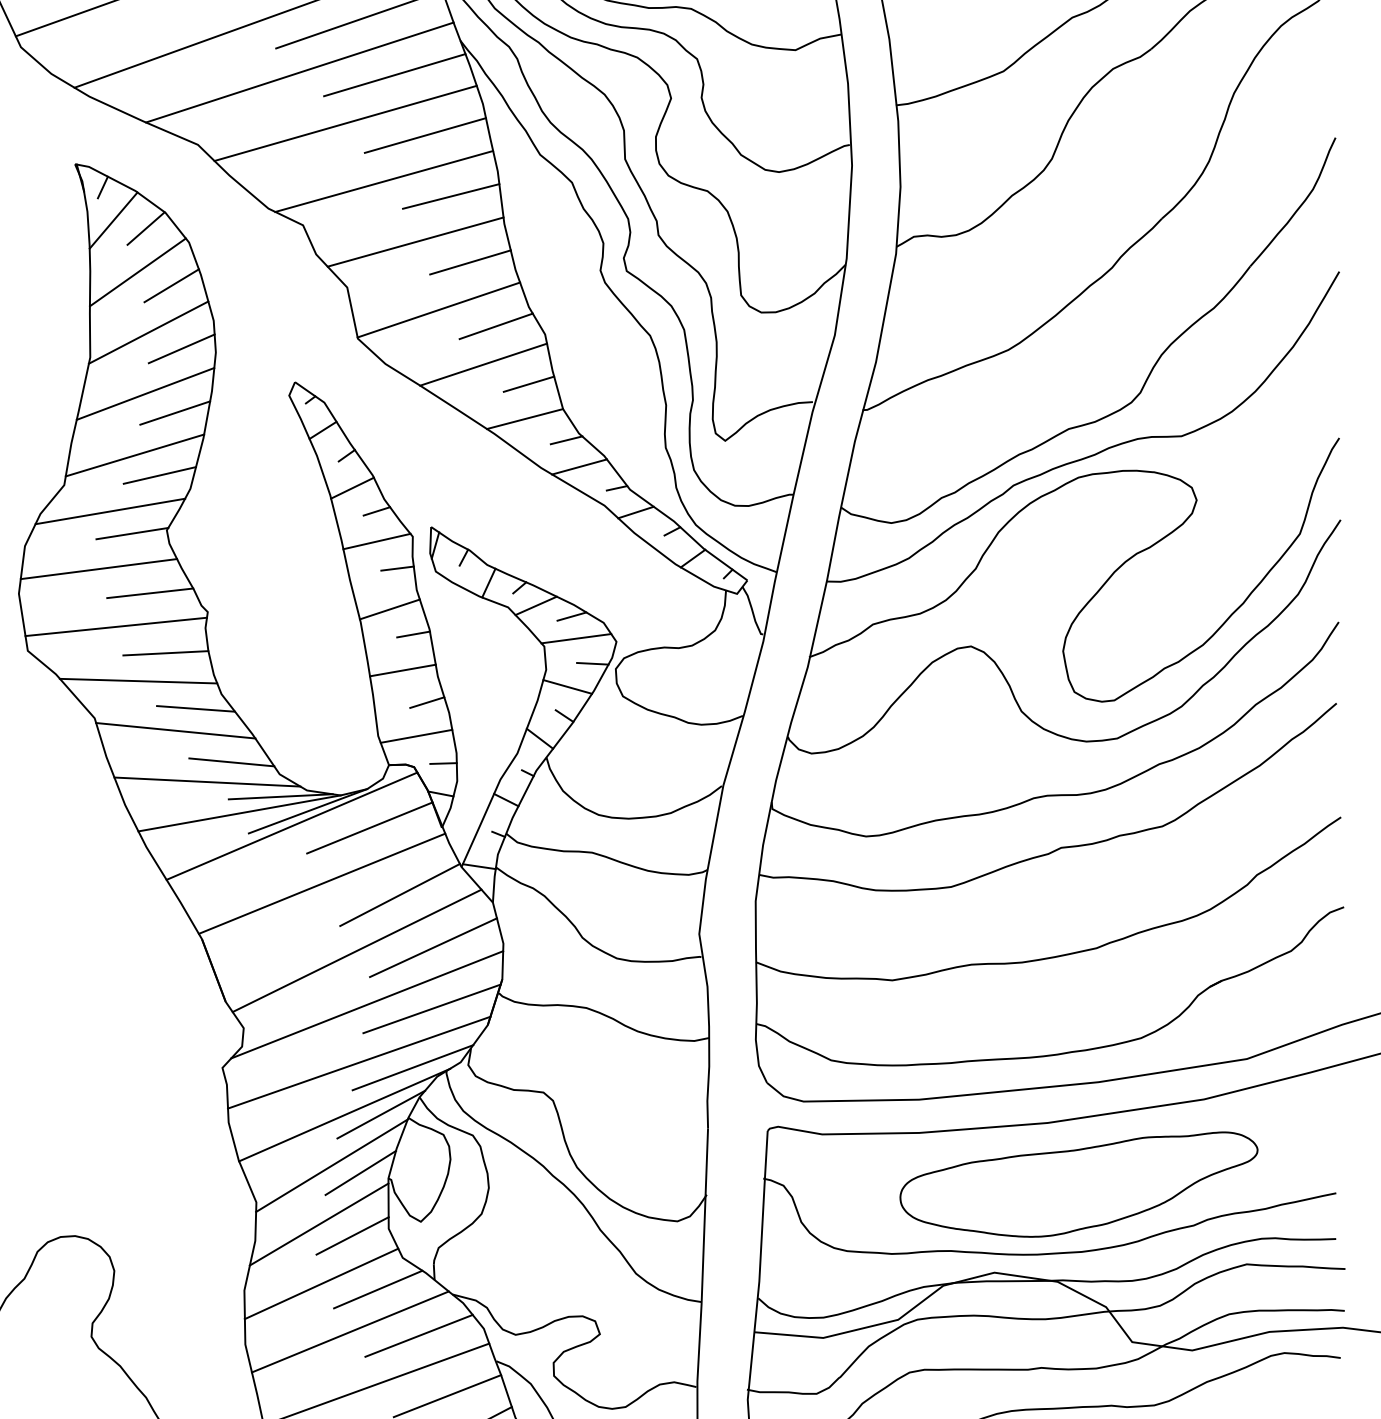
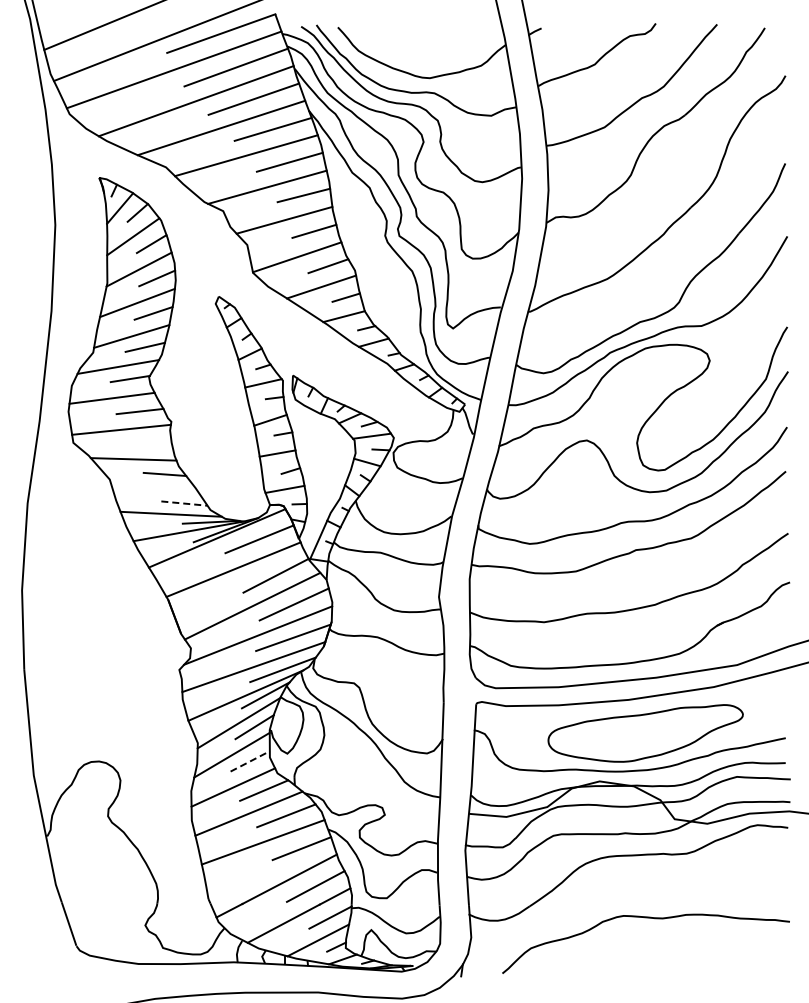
line: (165, 653) -> (148, 444), removed
line: (174, 731) -> (153, 486), removed
line: (231, 762) -> (184, 503), solid -> dashed
line: (353, 1236) -> (250, 761), solid -> dashed

